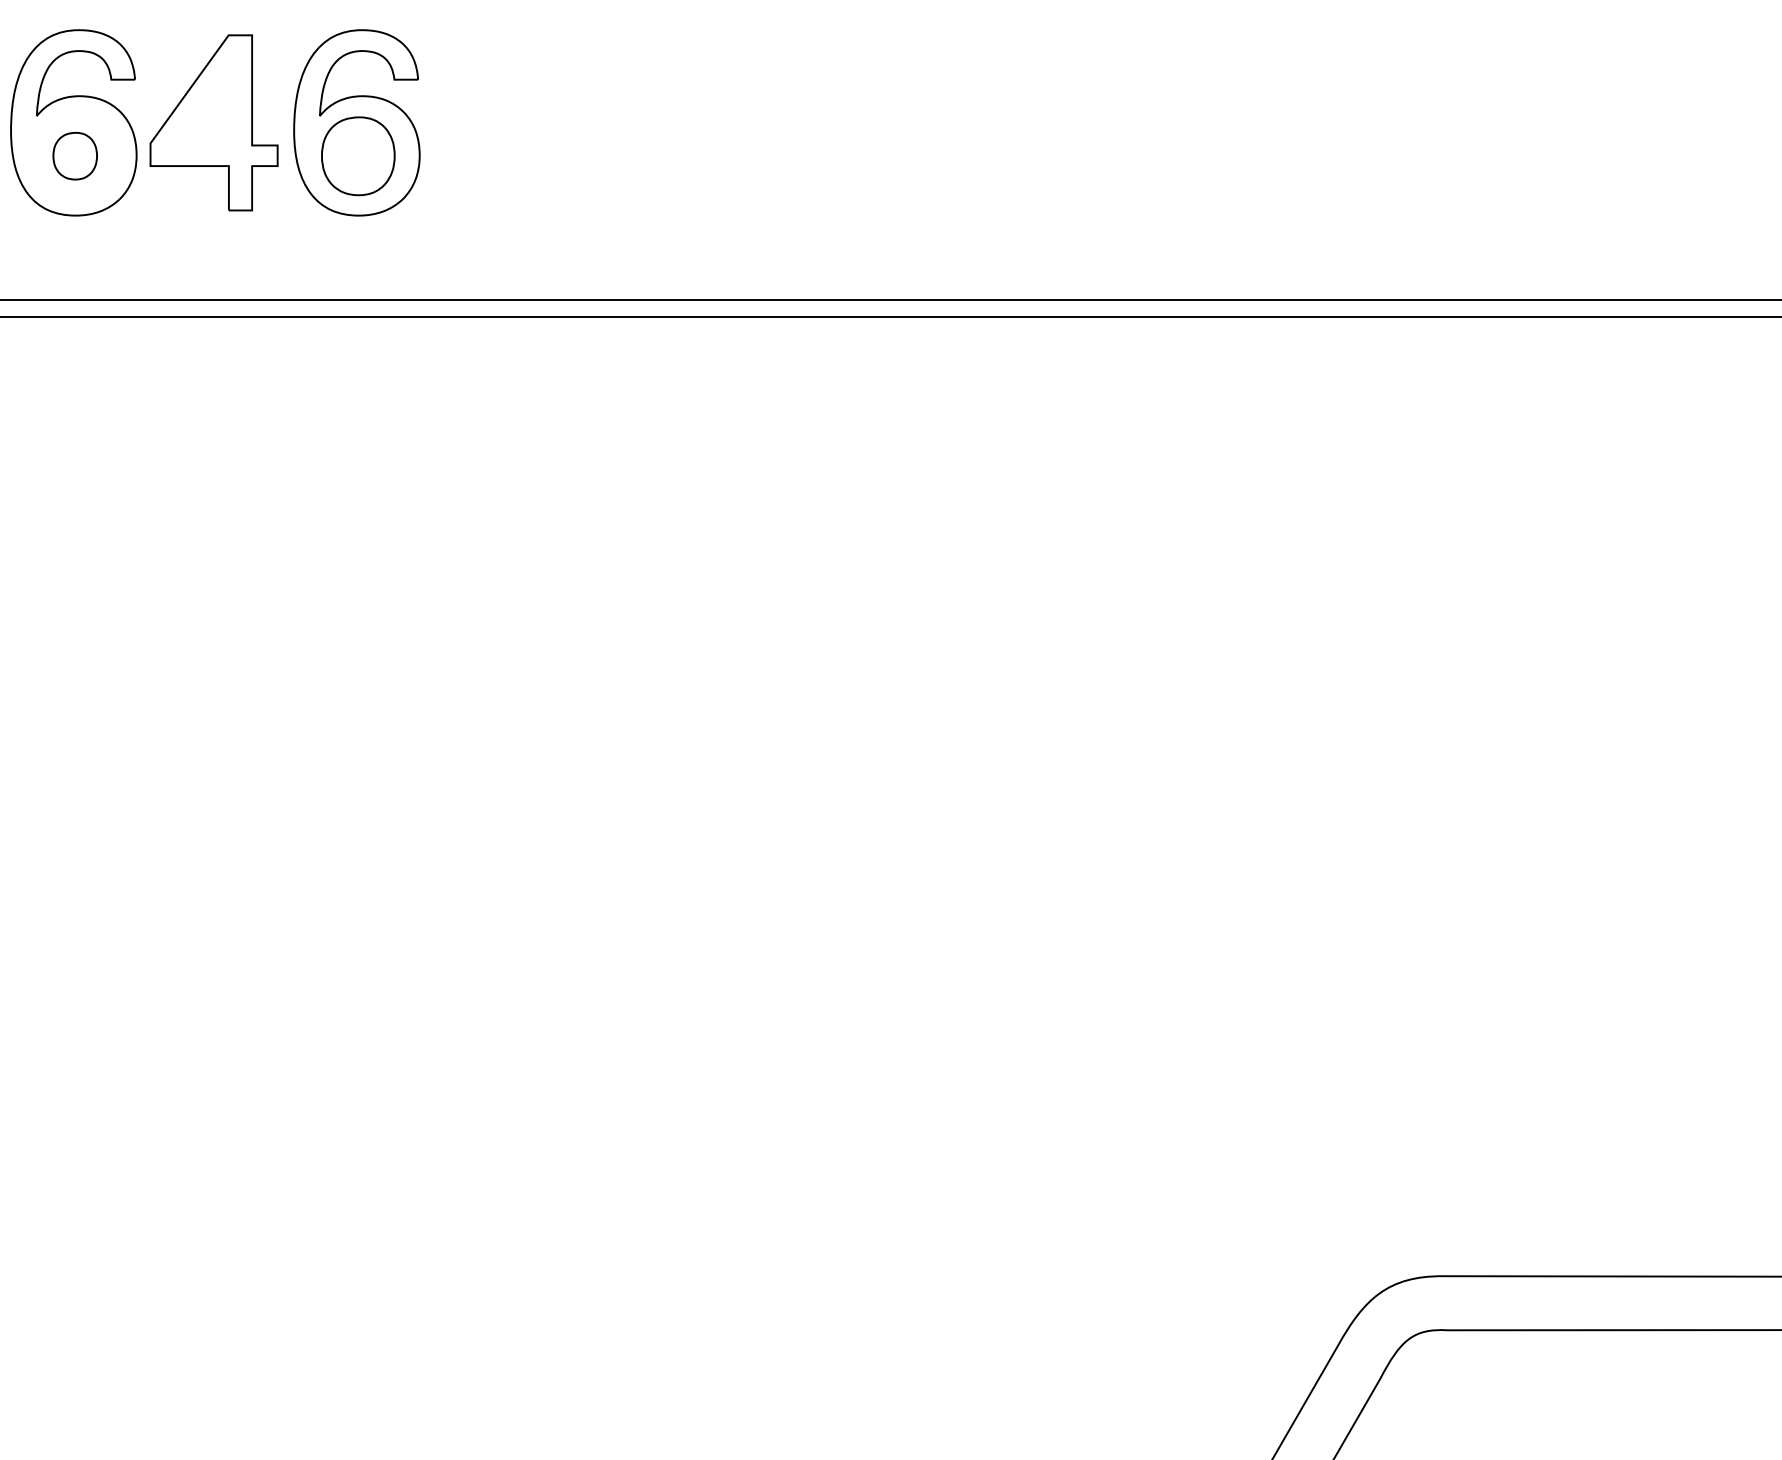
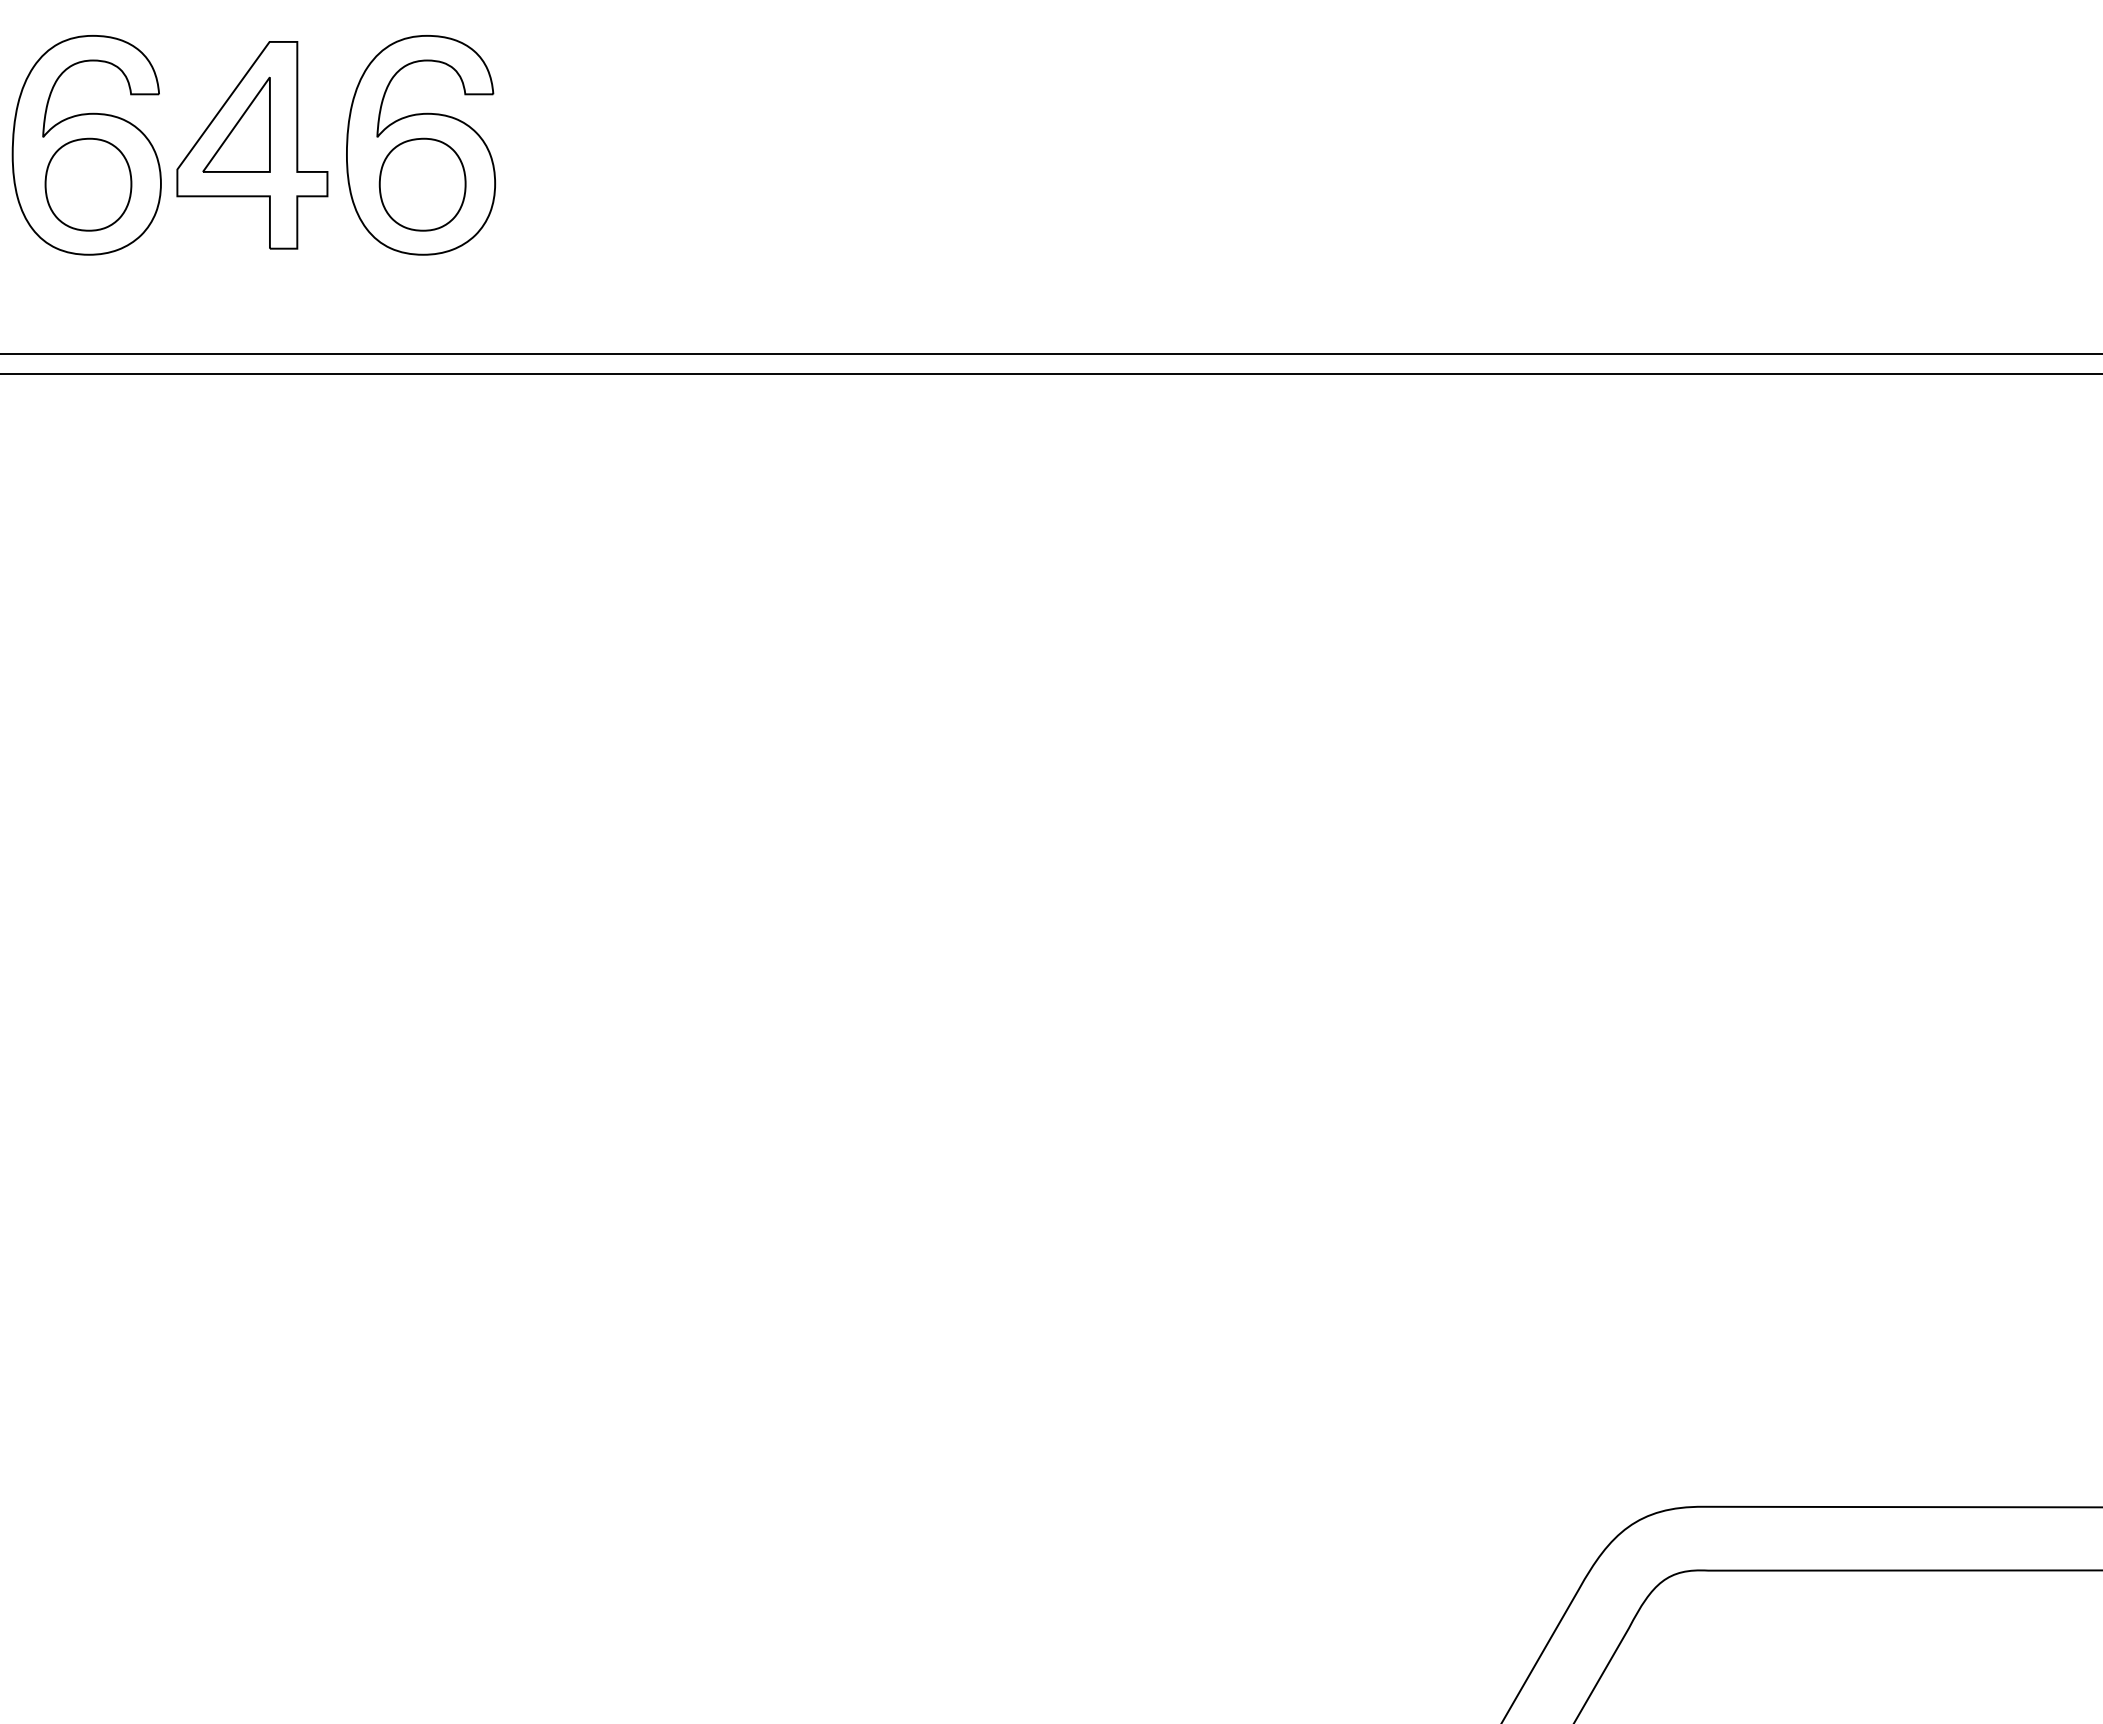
part: (200, 105) -> (236, 124), added
part: (75, 156) -> (88, 184), size x1.67

